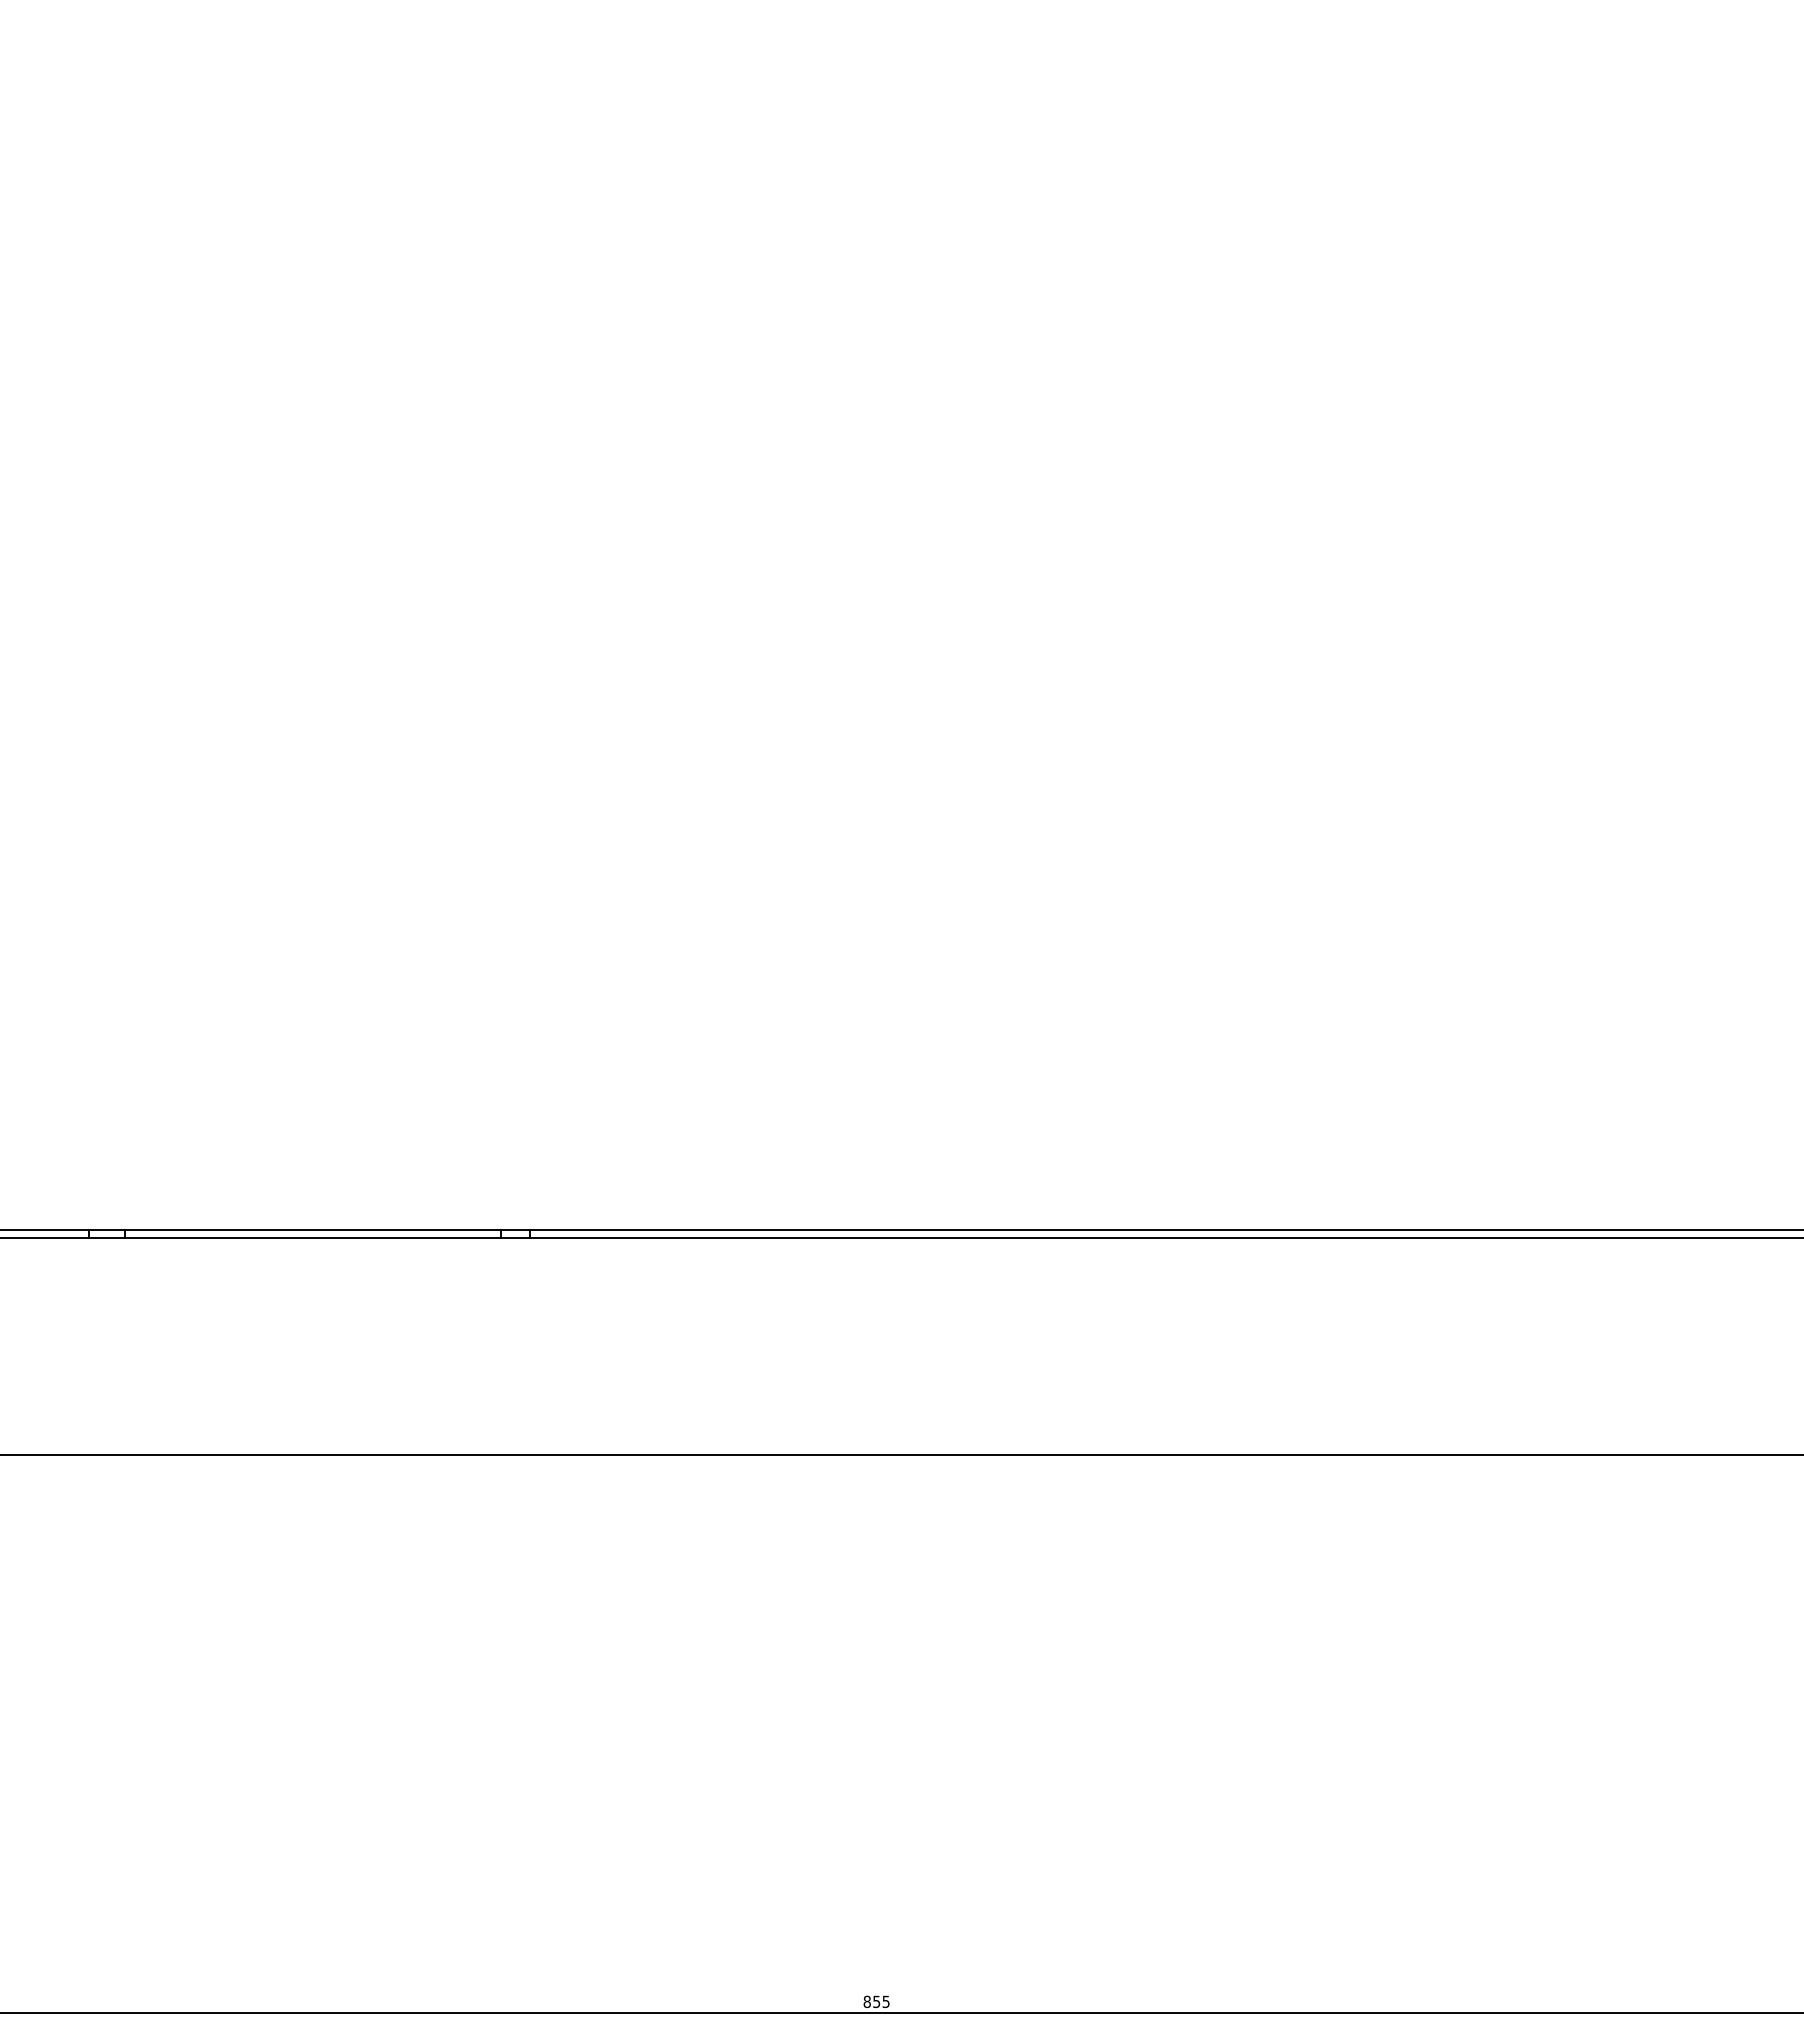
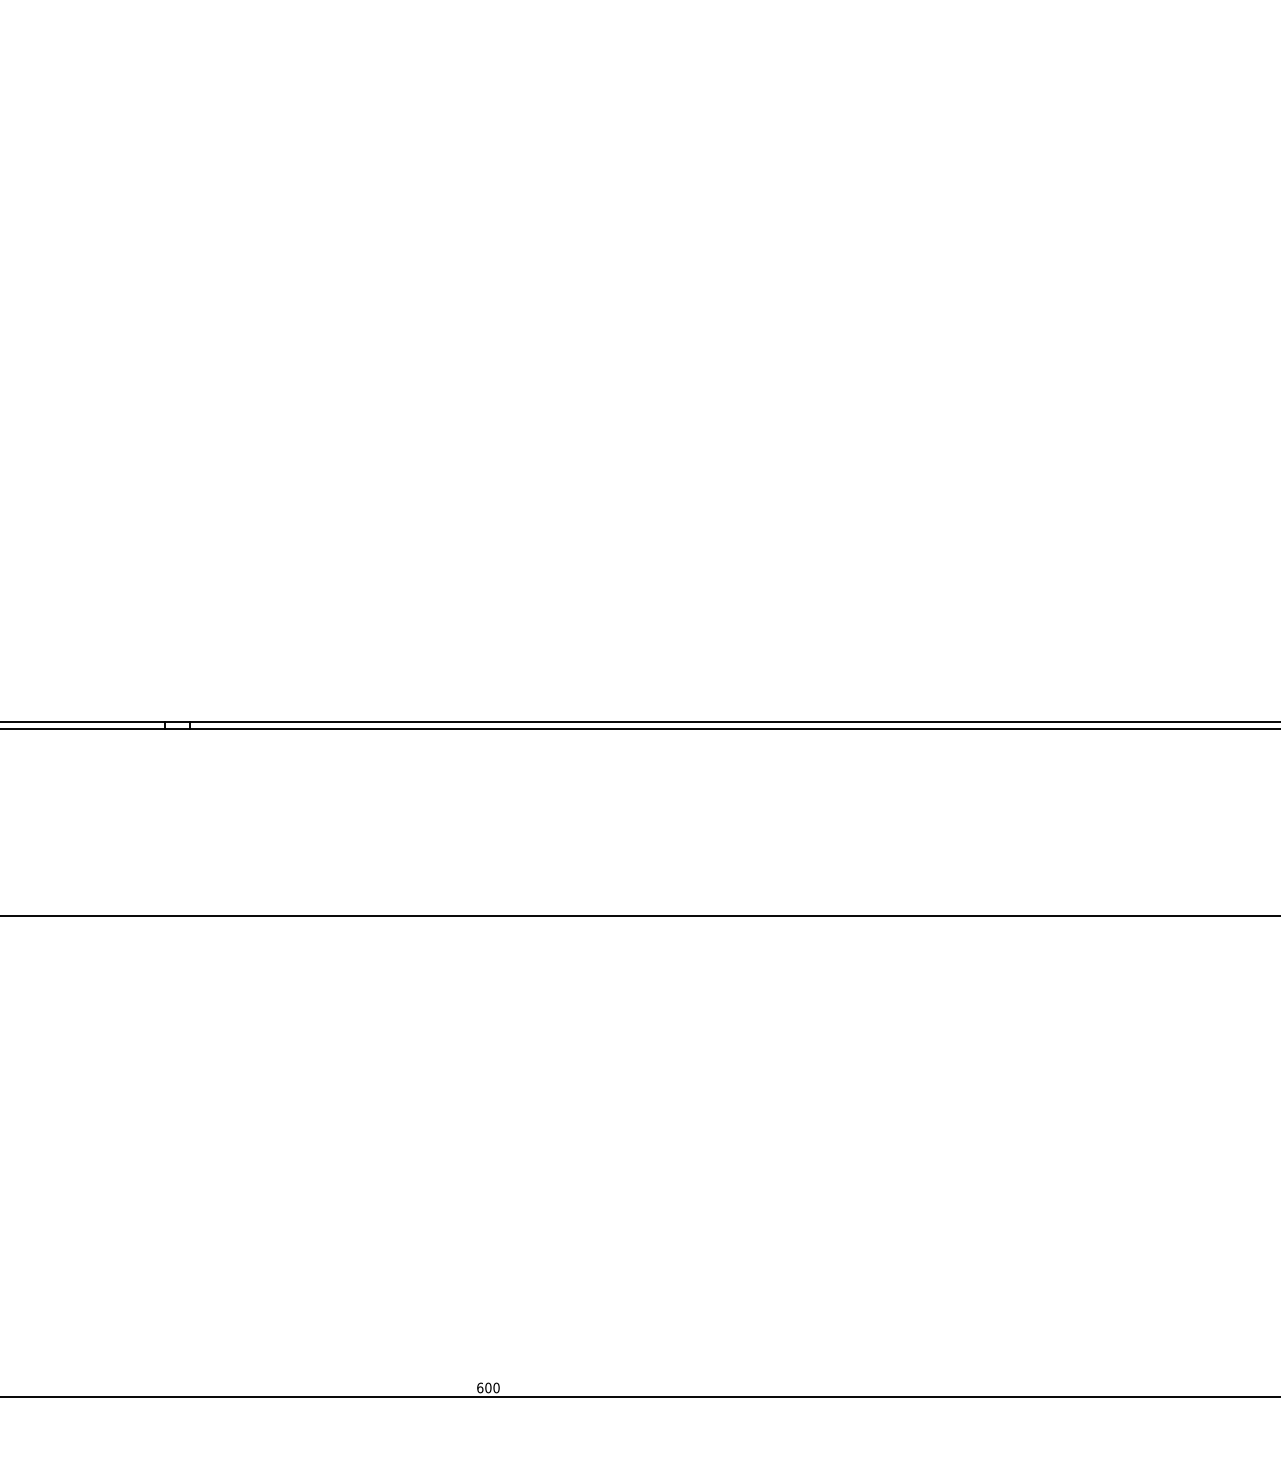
text: (876, 2001) -> (488, 1387), 855 -> 600

